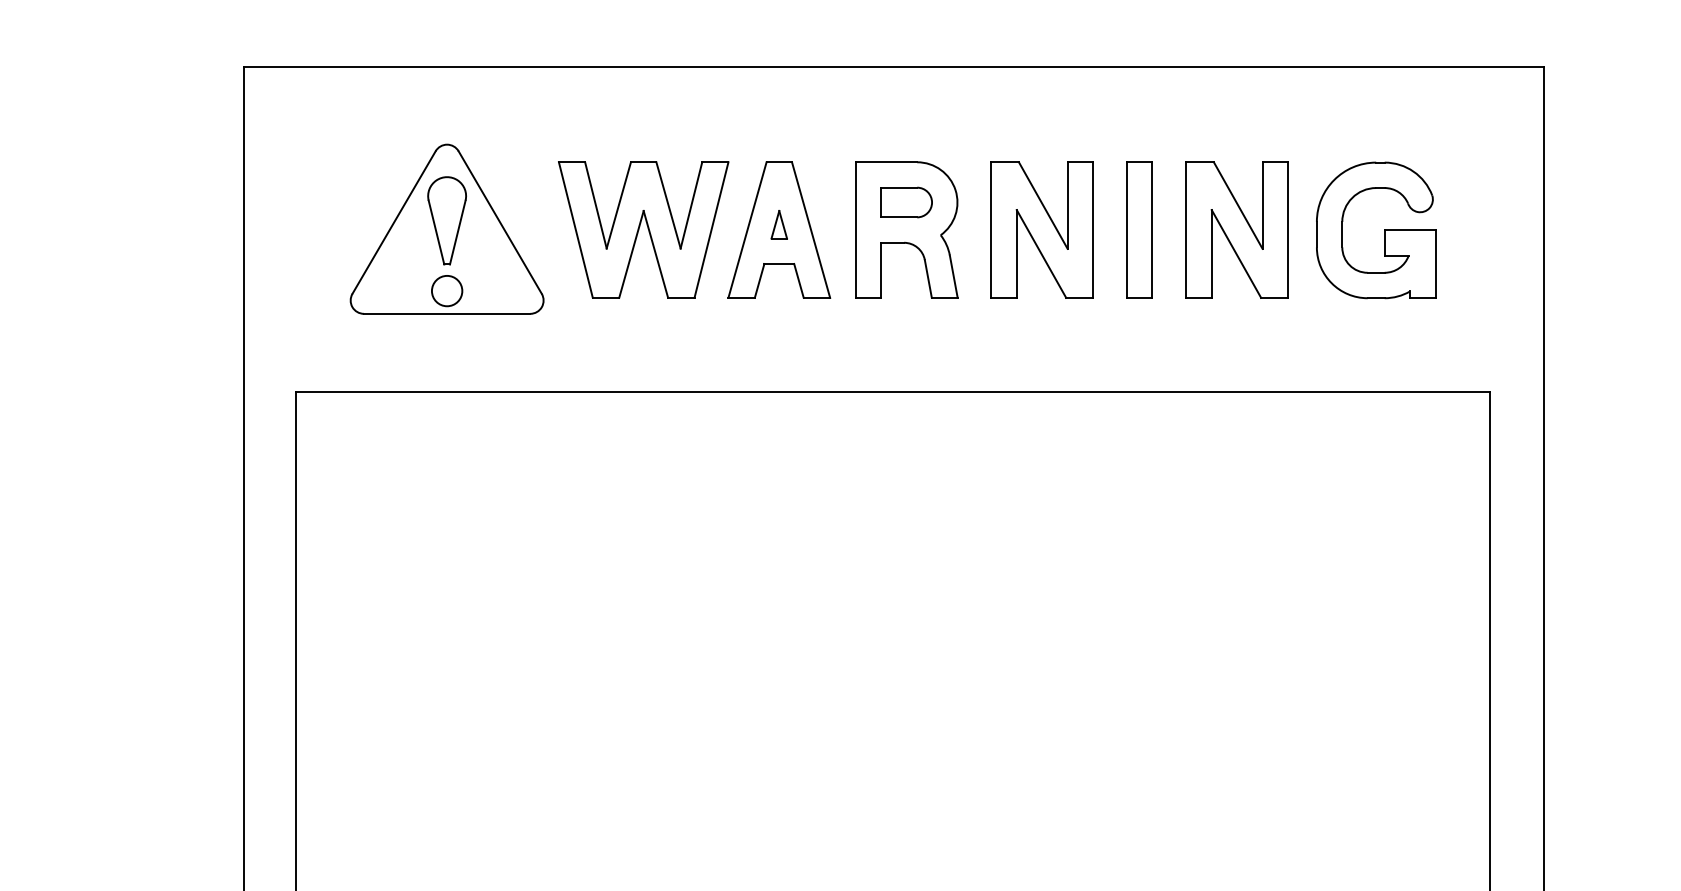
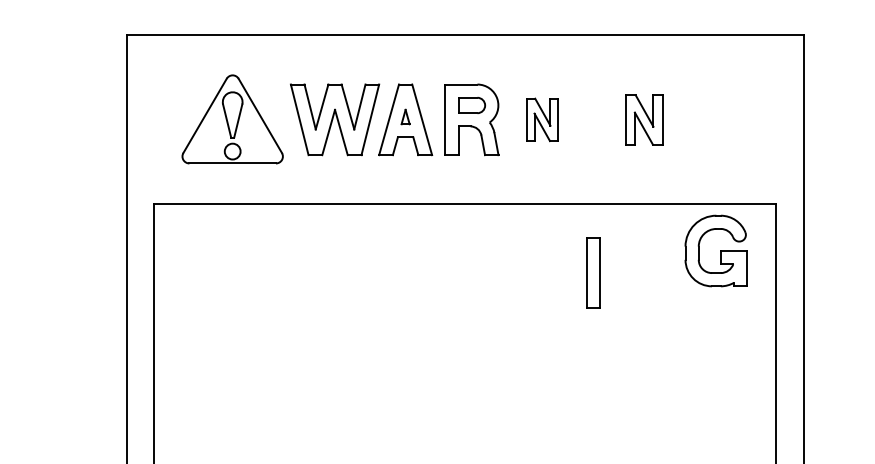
part: (1042, 229) -> (542, 119), size x0.6
part: (1140, 229) -> (593, 272), moved
part: (1238, 229) -> (644, 119), size x0.7
part: (1374, 229) -> (715, 250), moved

